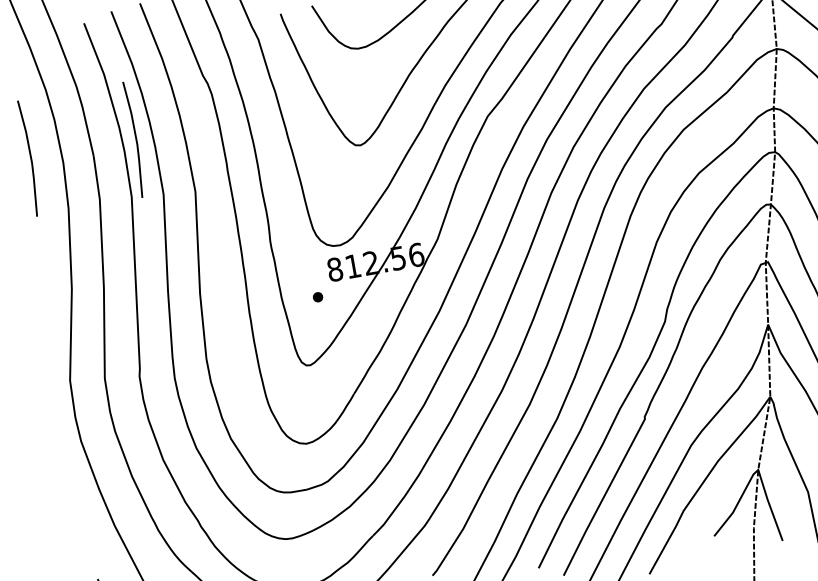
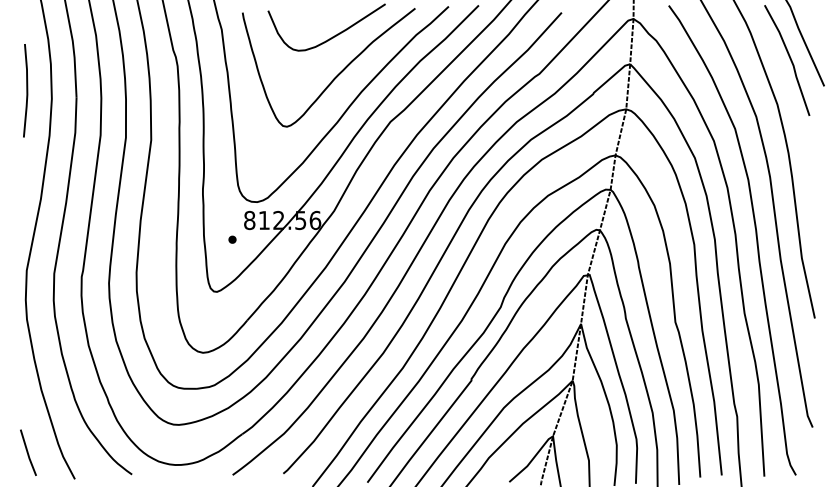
line: (135, 139) -> (111, 90), removed

